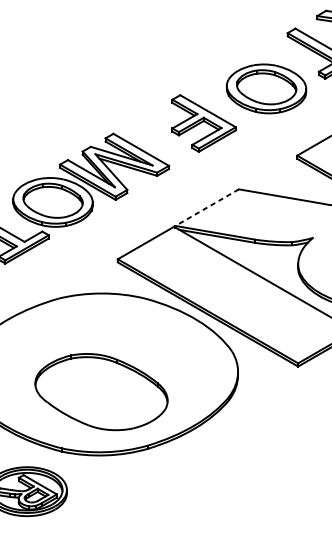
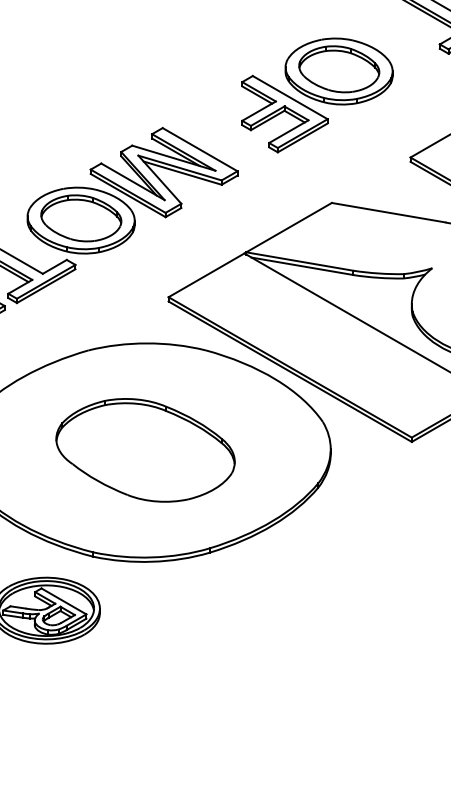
part: (266, 88) -> (338, 71), moved
line: (206, 207) -> (288, 227), dashed -> solid
part: (101, 392) -> (145, 450), moved

